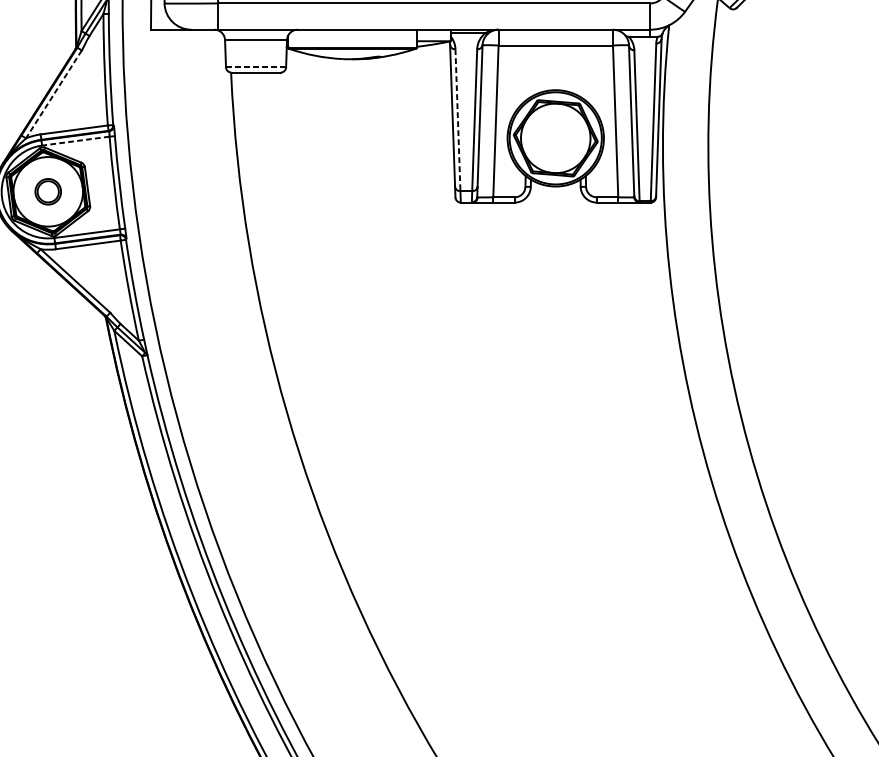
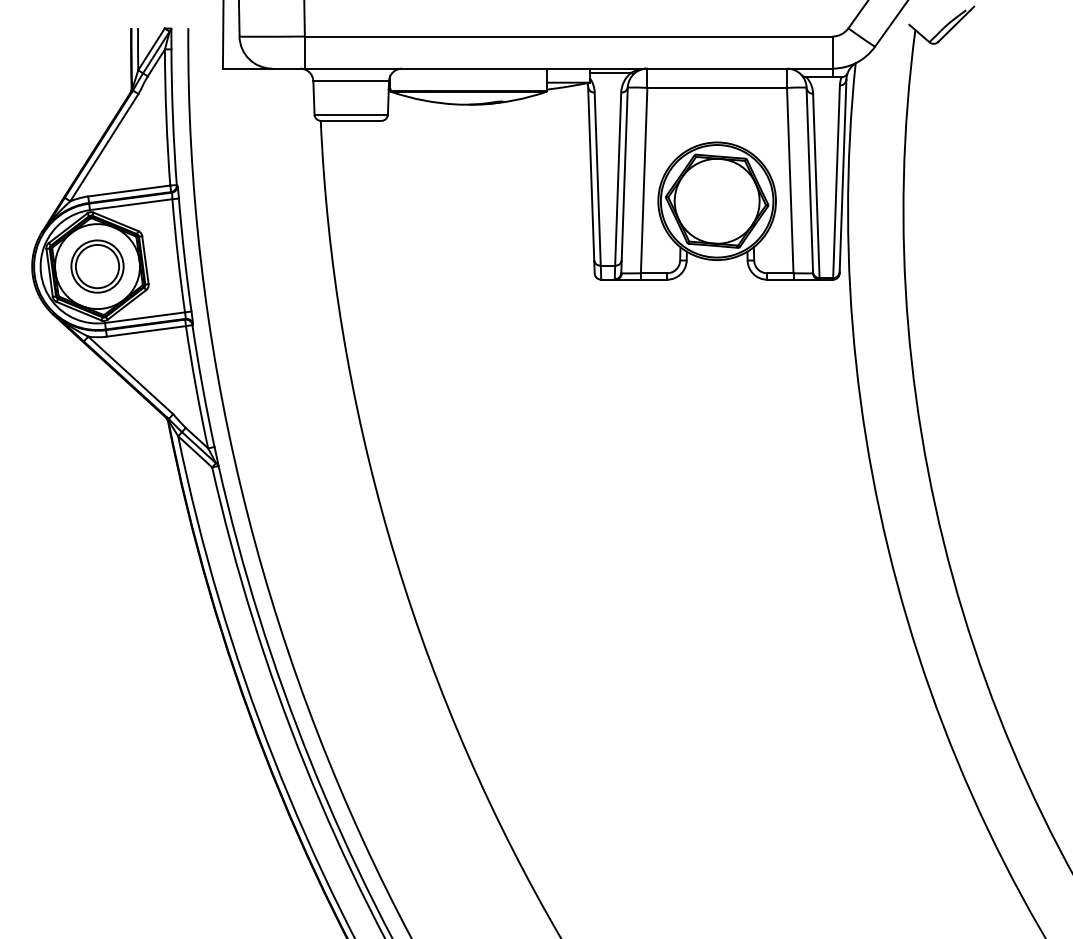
line: (256, 67) -> (351, 114), dashed -> solid
line: (53, 94) -> (104, 147), dashed -> solid
line: (457, 120) -> (597, 179), dashed -> solid
line: (76, 140) -> (131, 204), dashed -> solid
part: (48, 191) -> (97, 266), size x1.67

